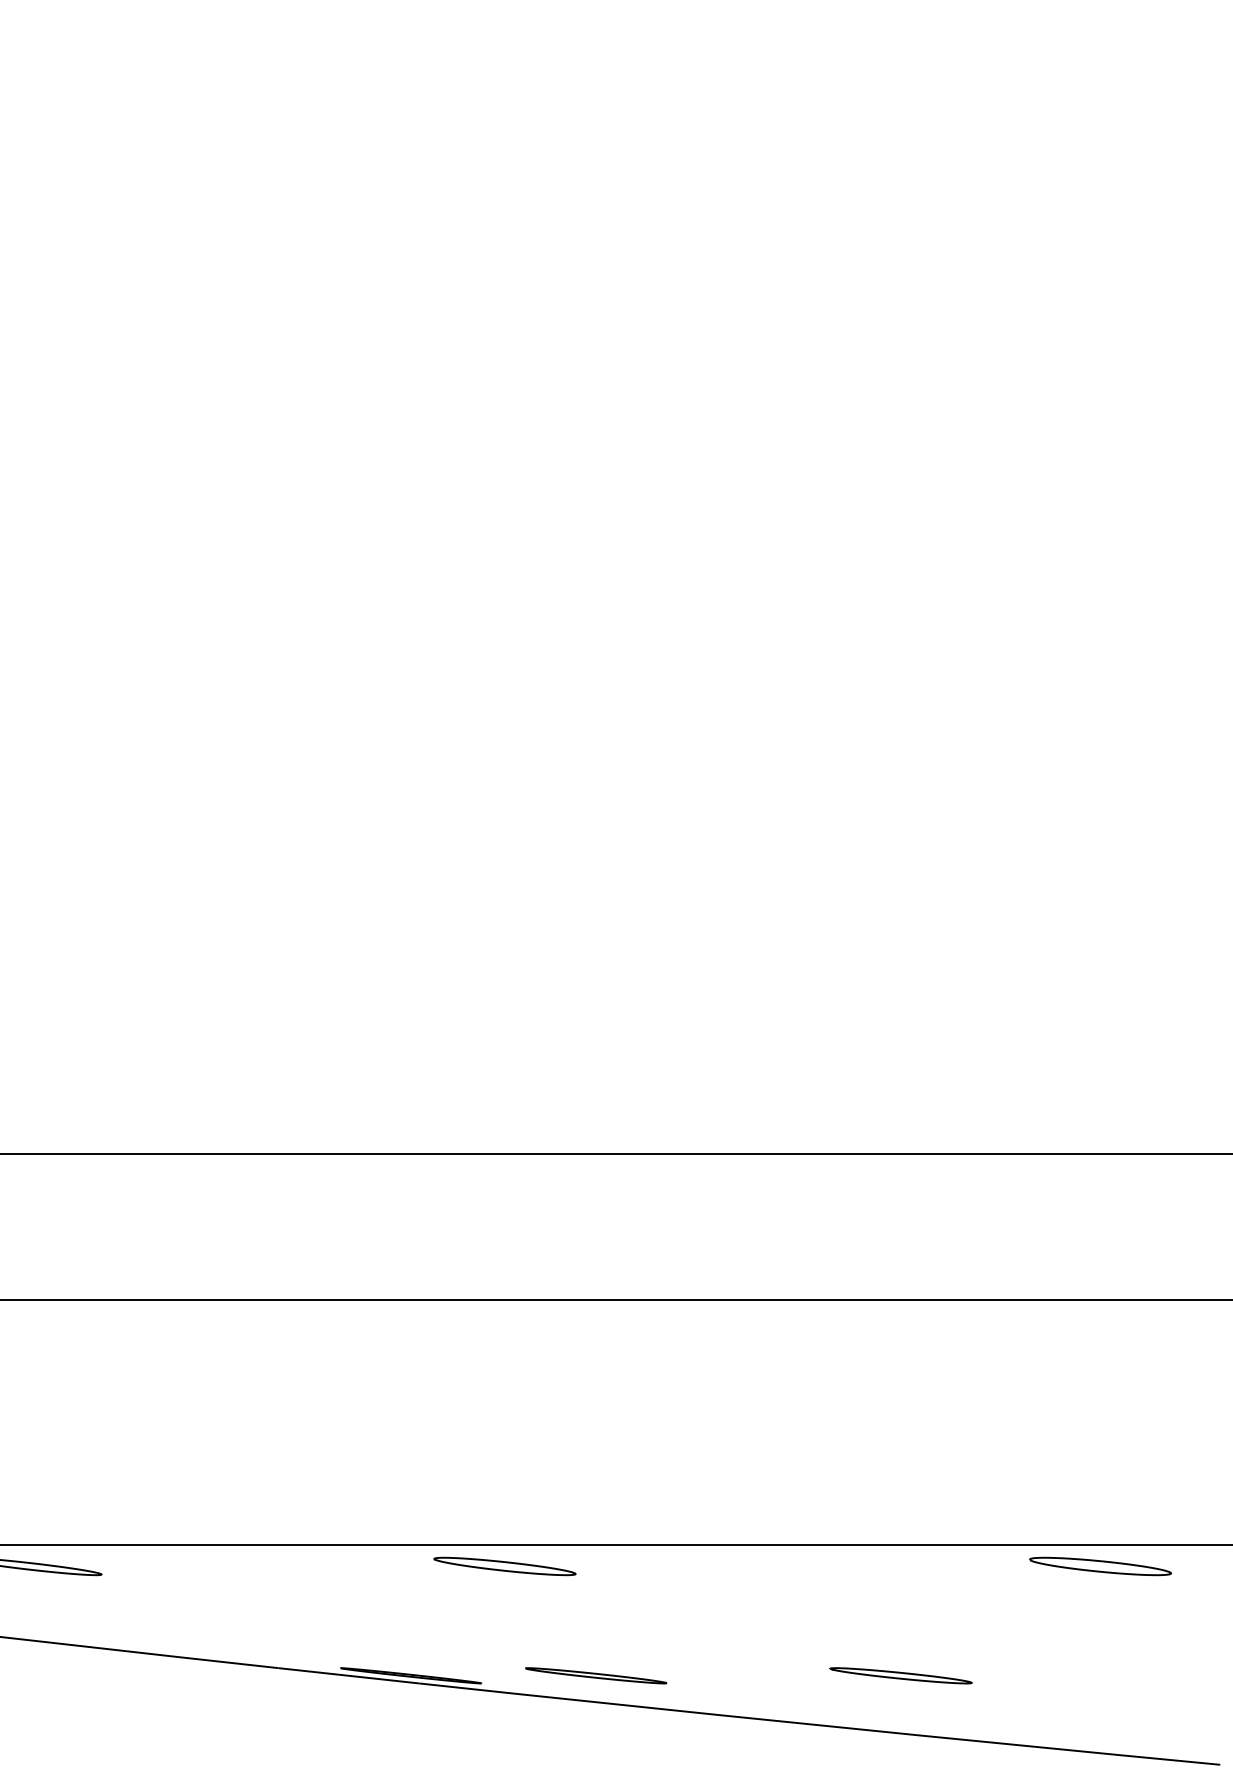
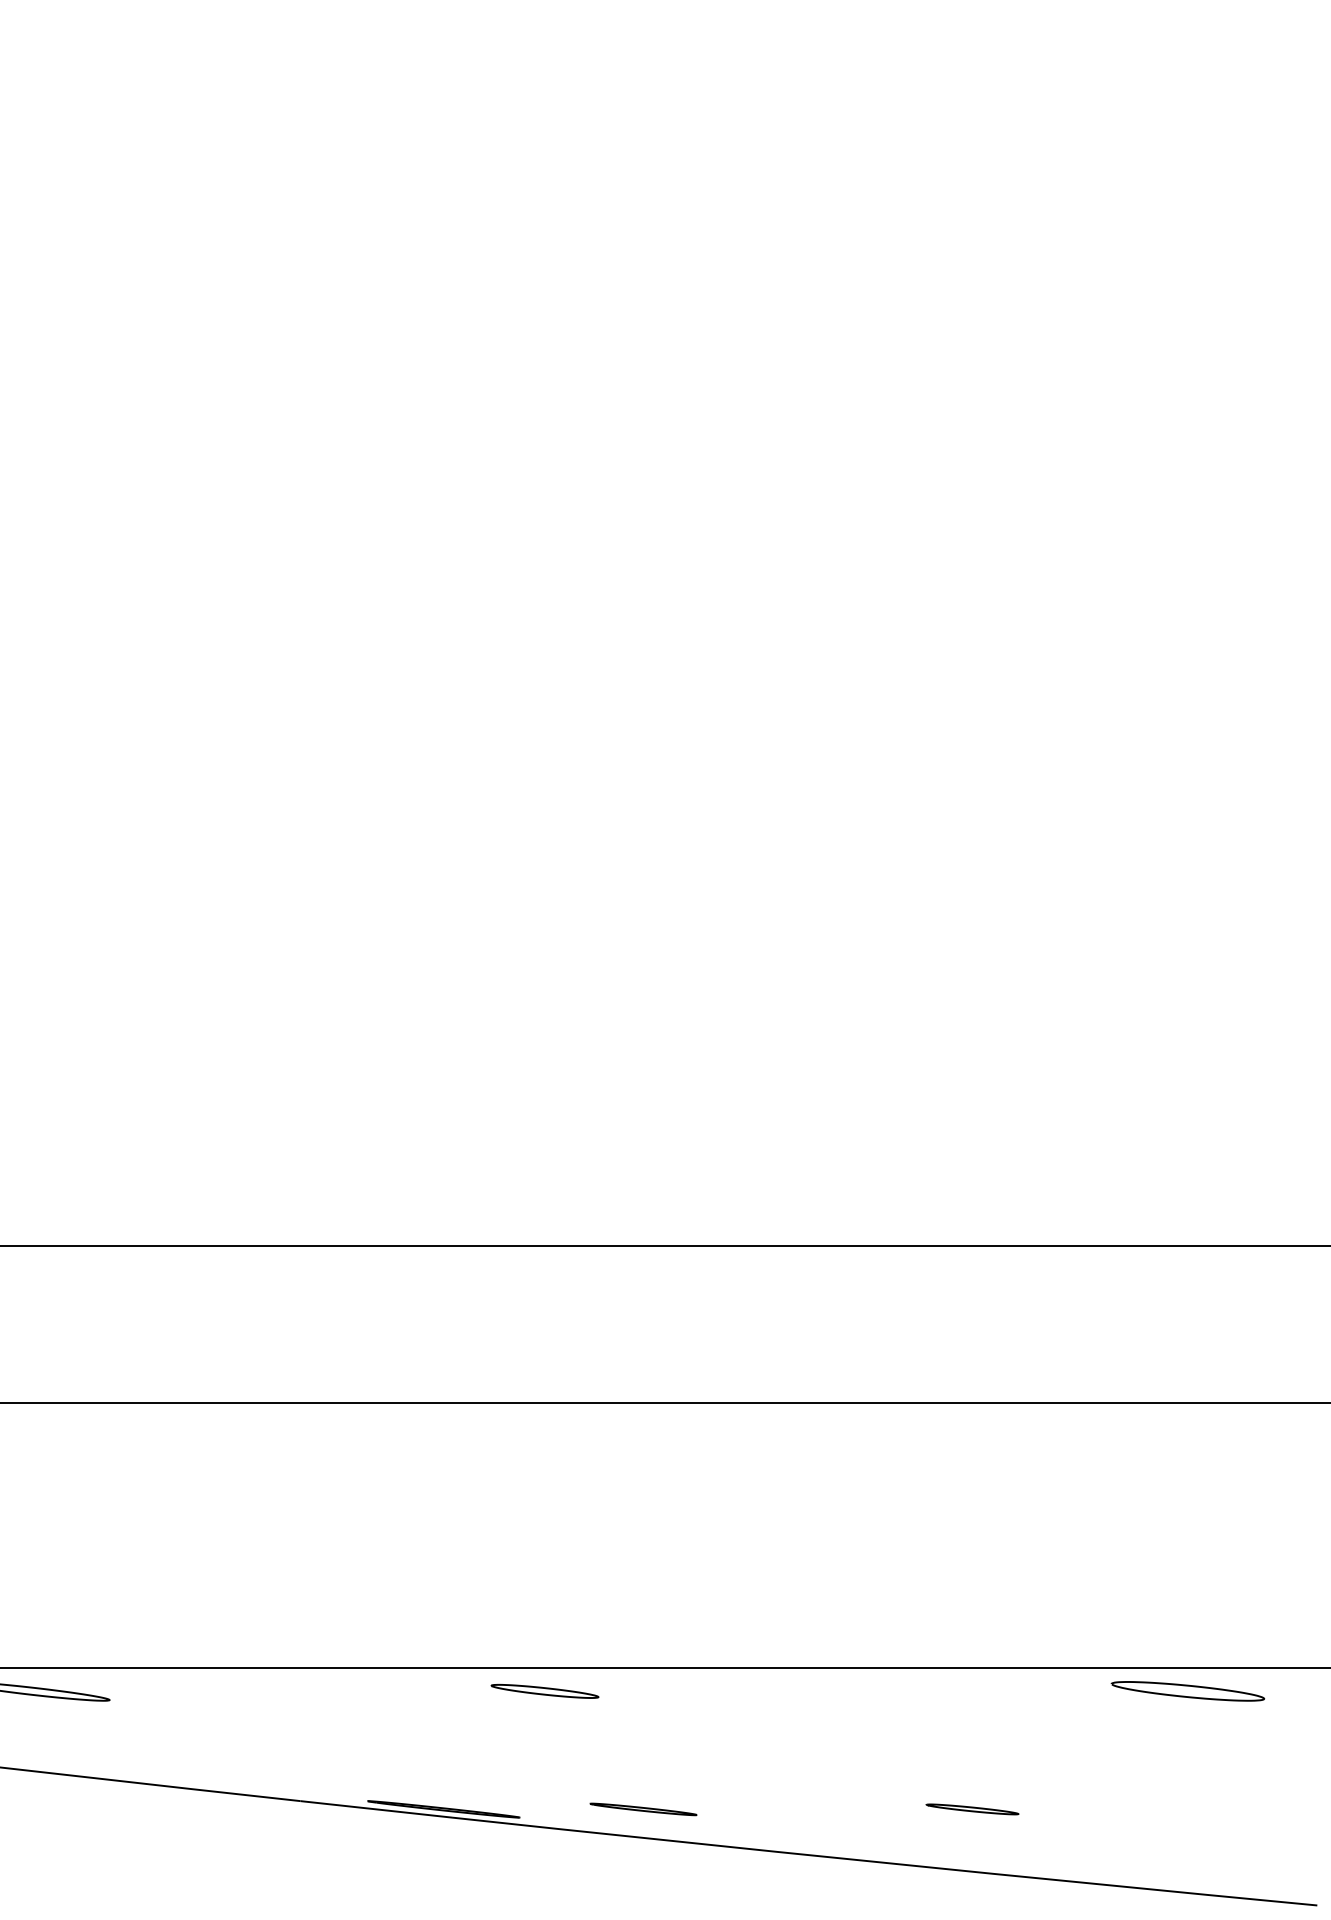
part: (504, 1566) -> (544, 1691), size x0.7
part: (596, 1675) -> (643, 1809), size x0.7
part: (900, 1675) -> (972, 1809), size x0.6

